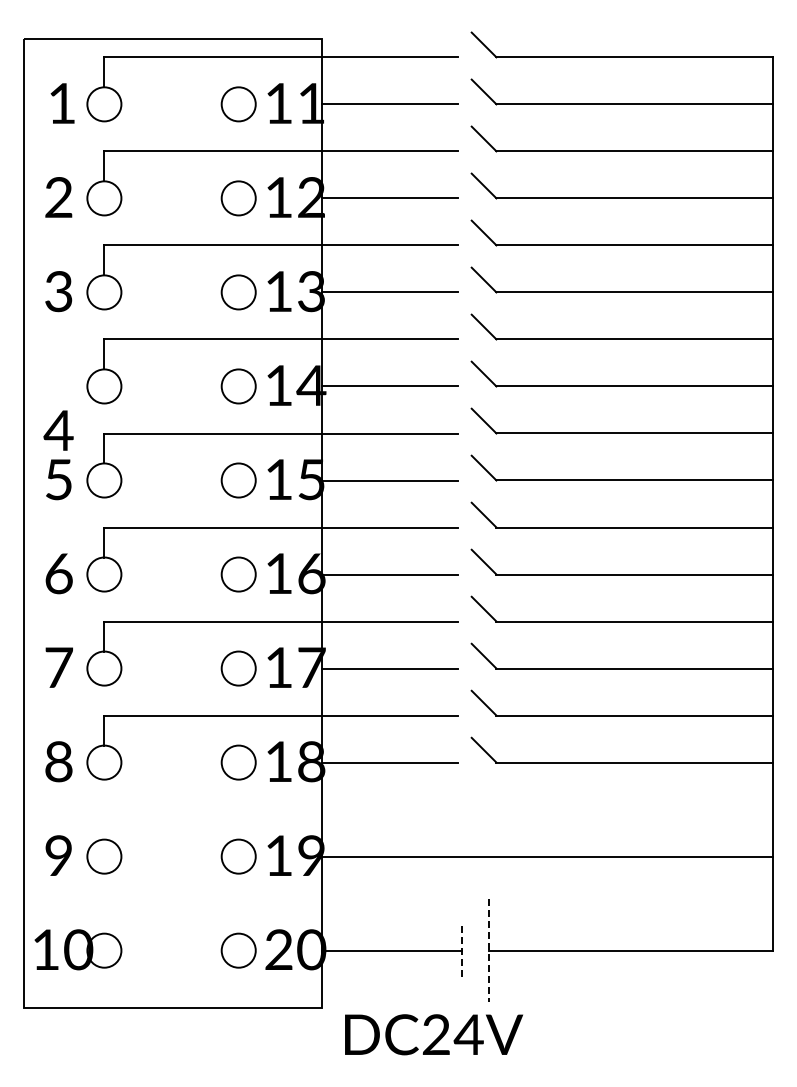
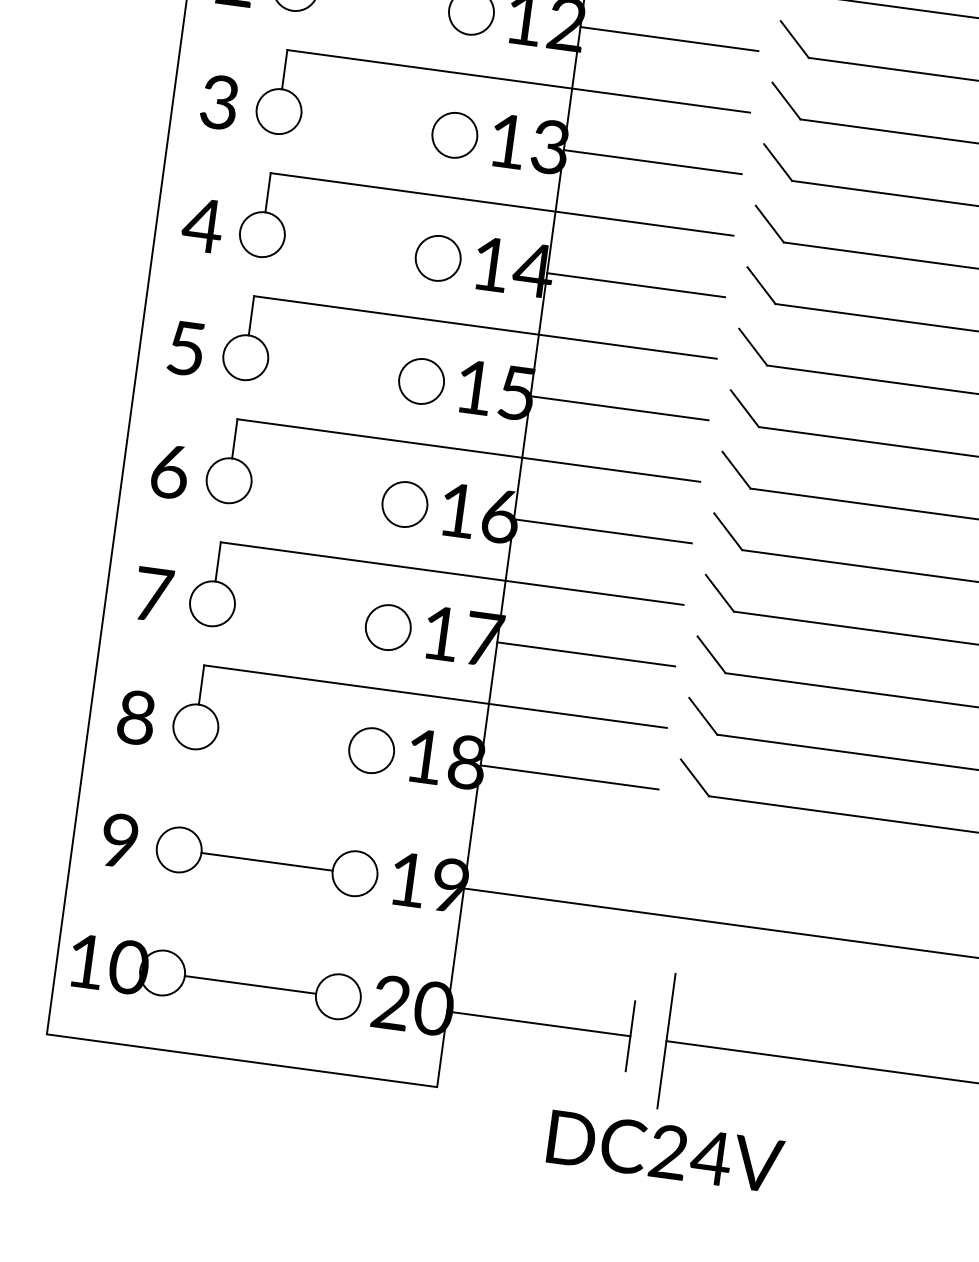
text: (58, 430) -> (202, 225), moved
line: (171, 856) -> (267, 861), added
line: (171, 950) -> (250, 984), added
line: (461, 950) -> (629, 1035), dashed -> solid
line: (489, 951) -> (666, 1042), dashed -> solid
text: (433, 1034) -> (664, 1151), moved

